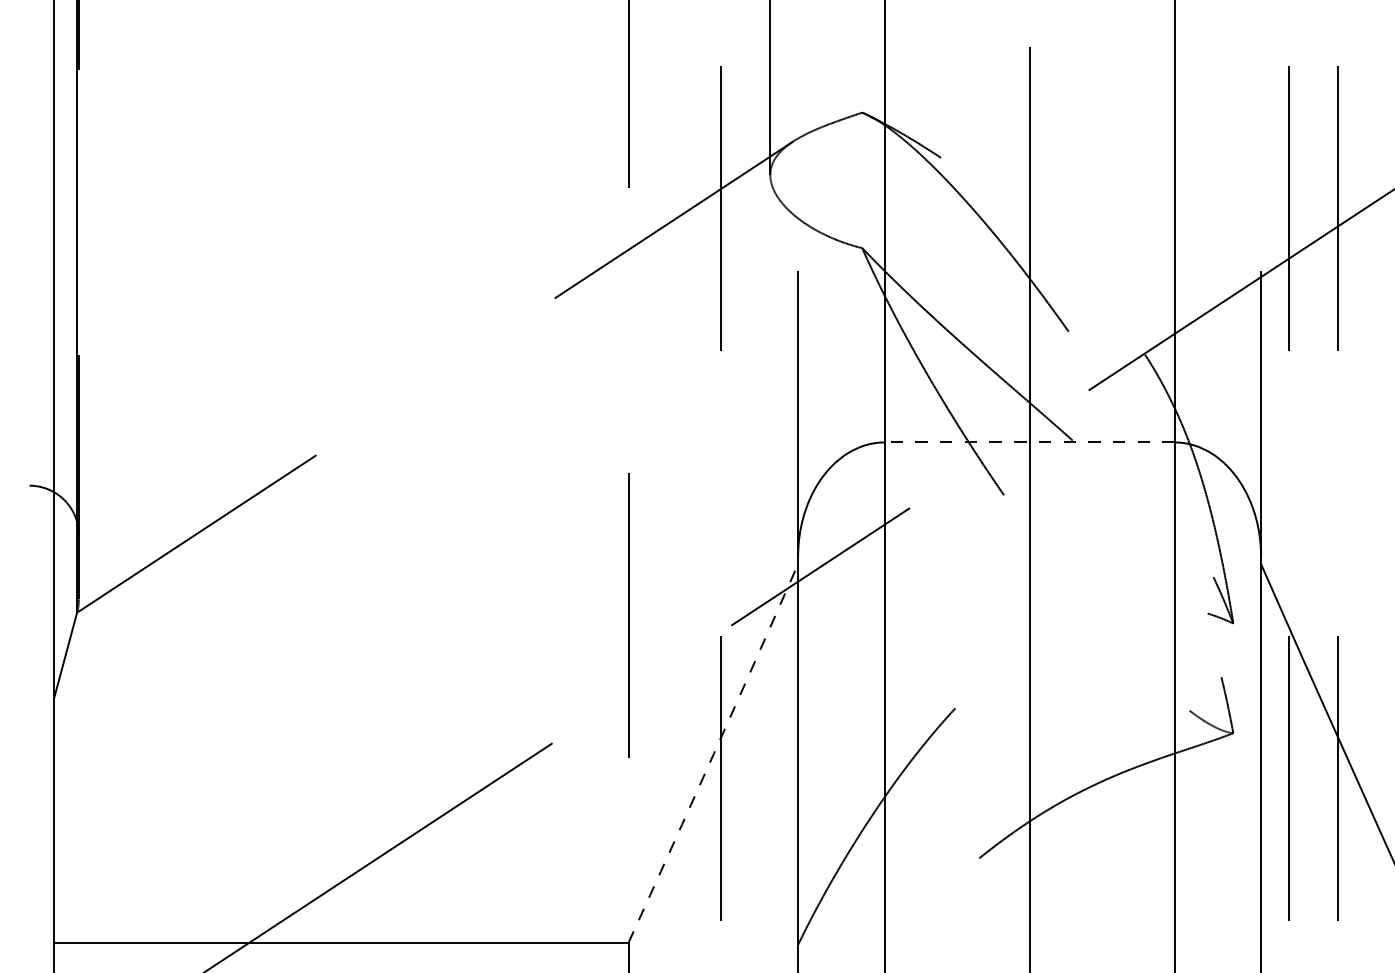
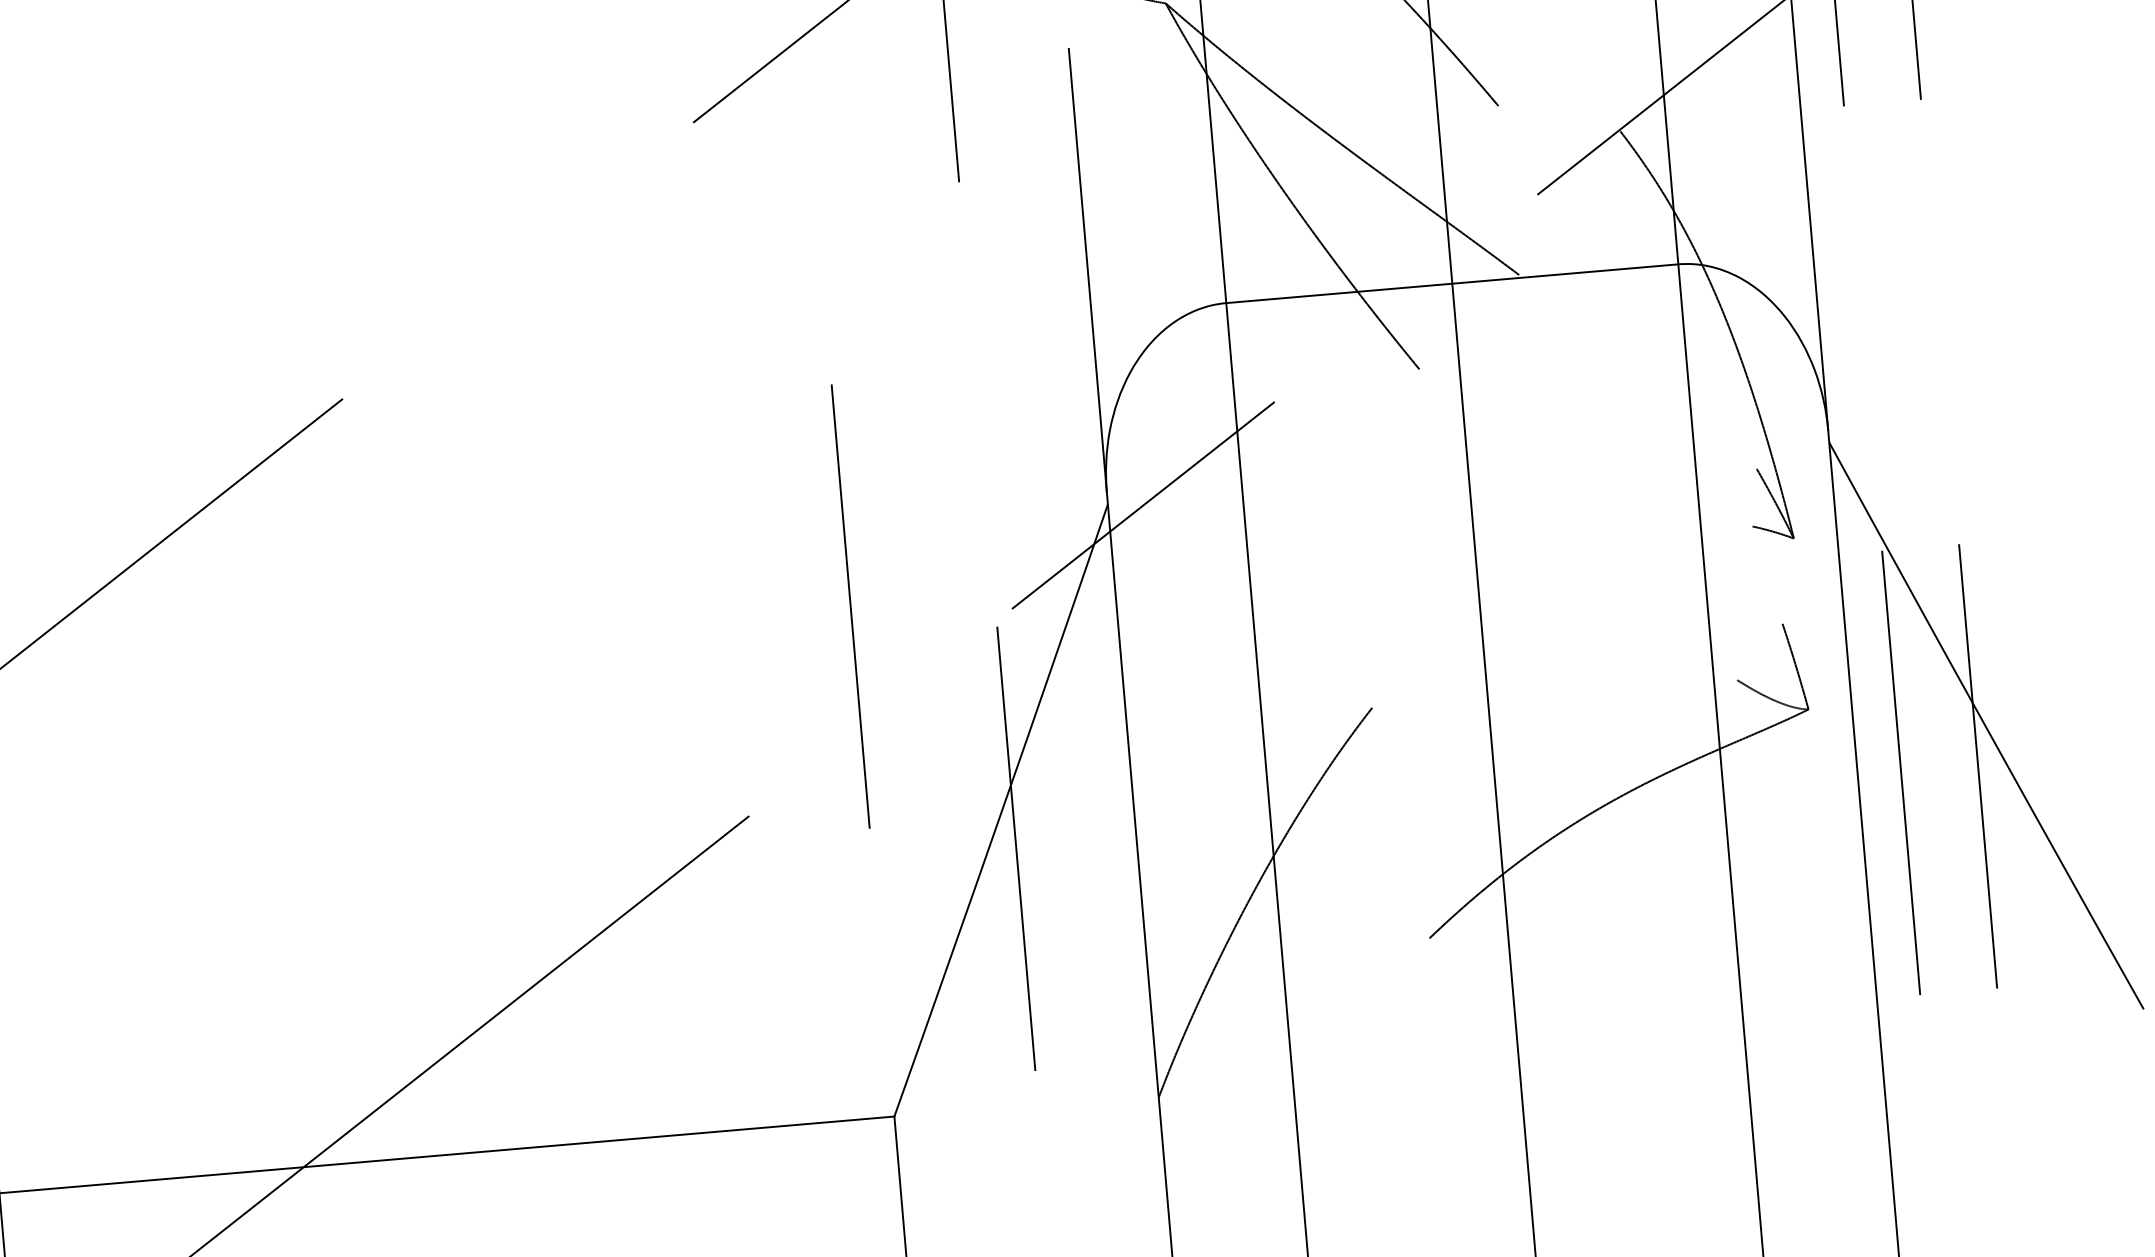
line: (1029, 442) -> (1452, 283), dashed -> solid
arc: (713, 753) -> (1001, 810), dashed -> solid

